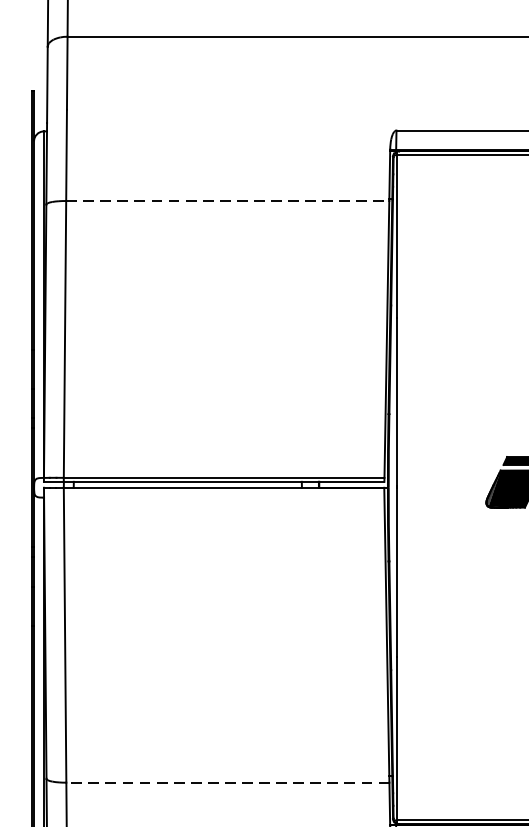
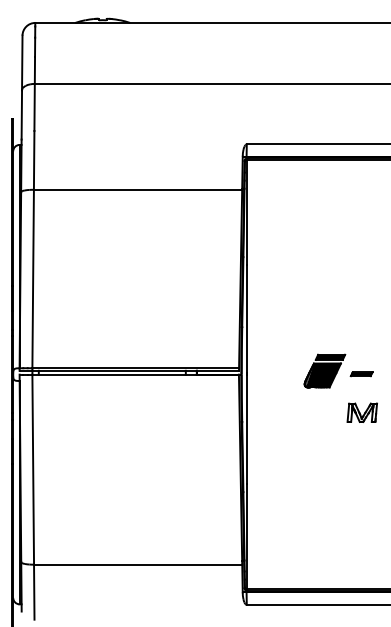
line: (228, 200) -> (138, 189), dashed -> solid
line: (226, 782) -> (137, 564), dashed -> solid

